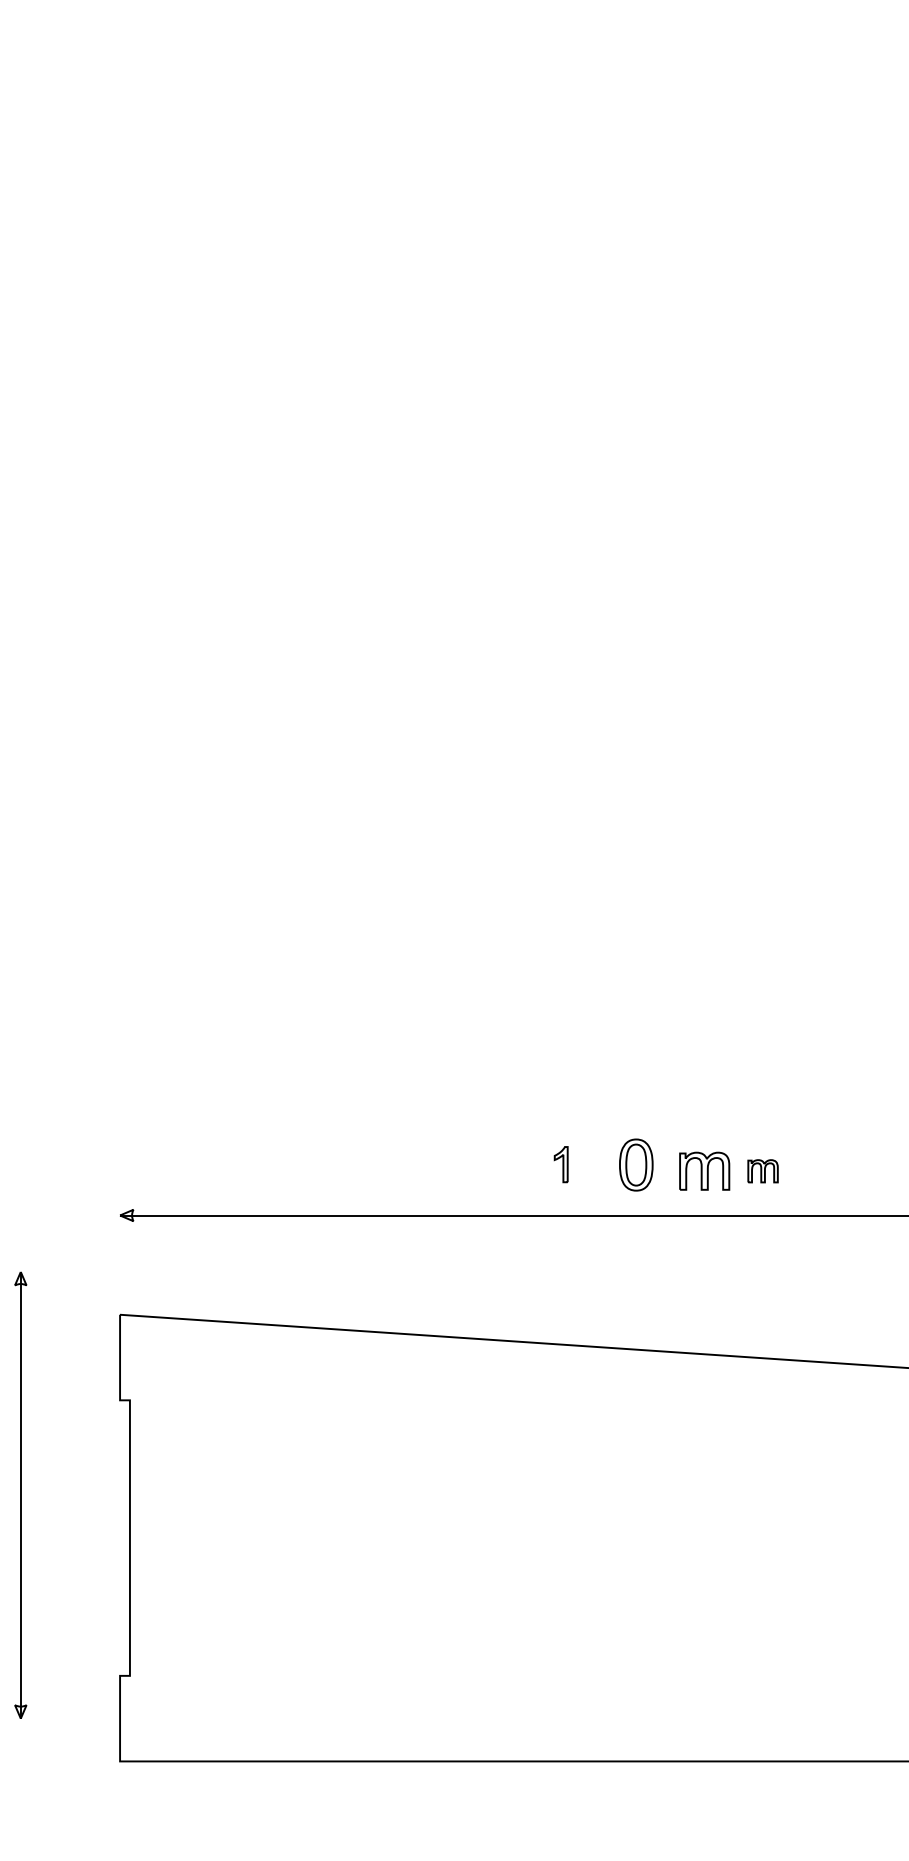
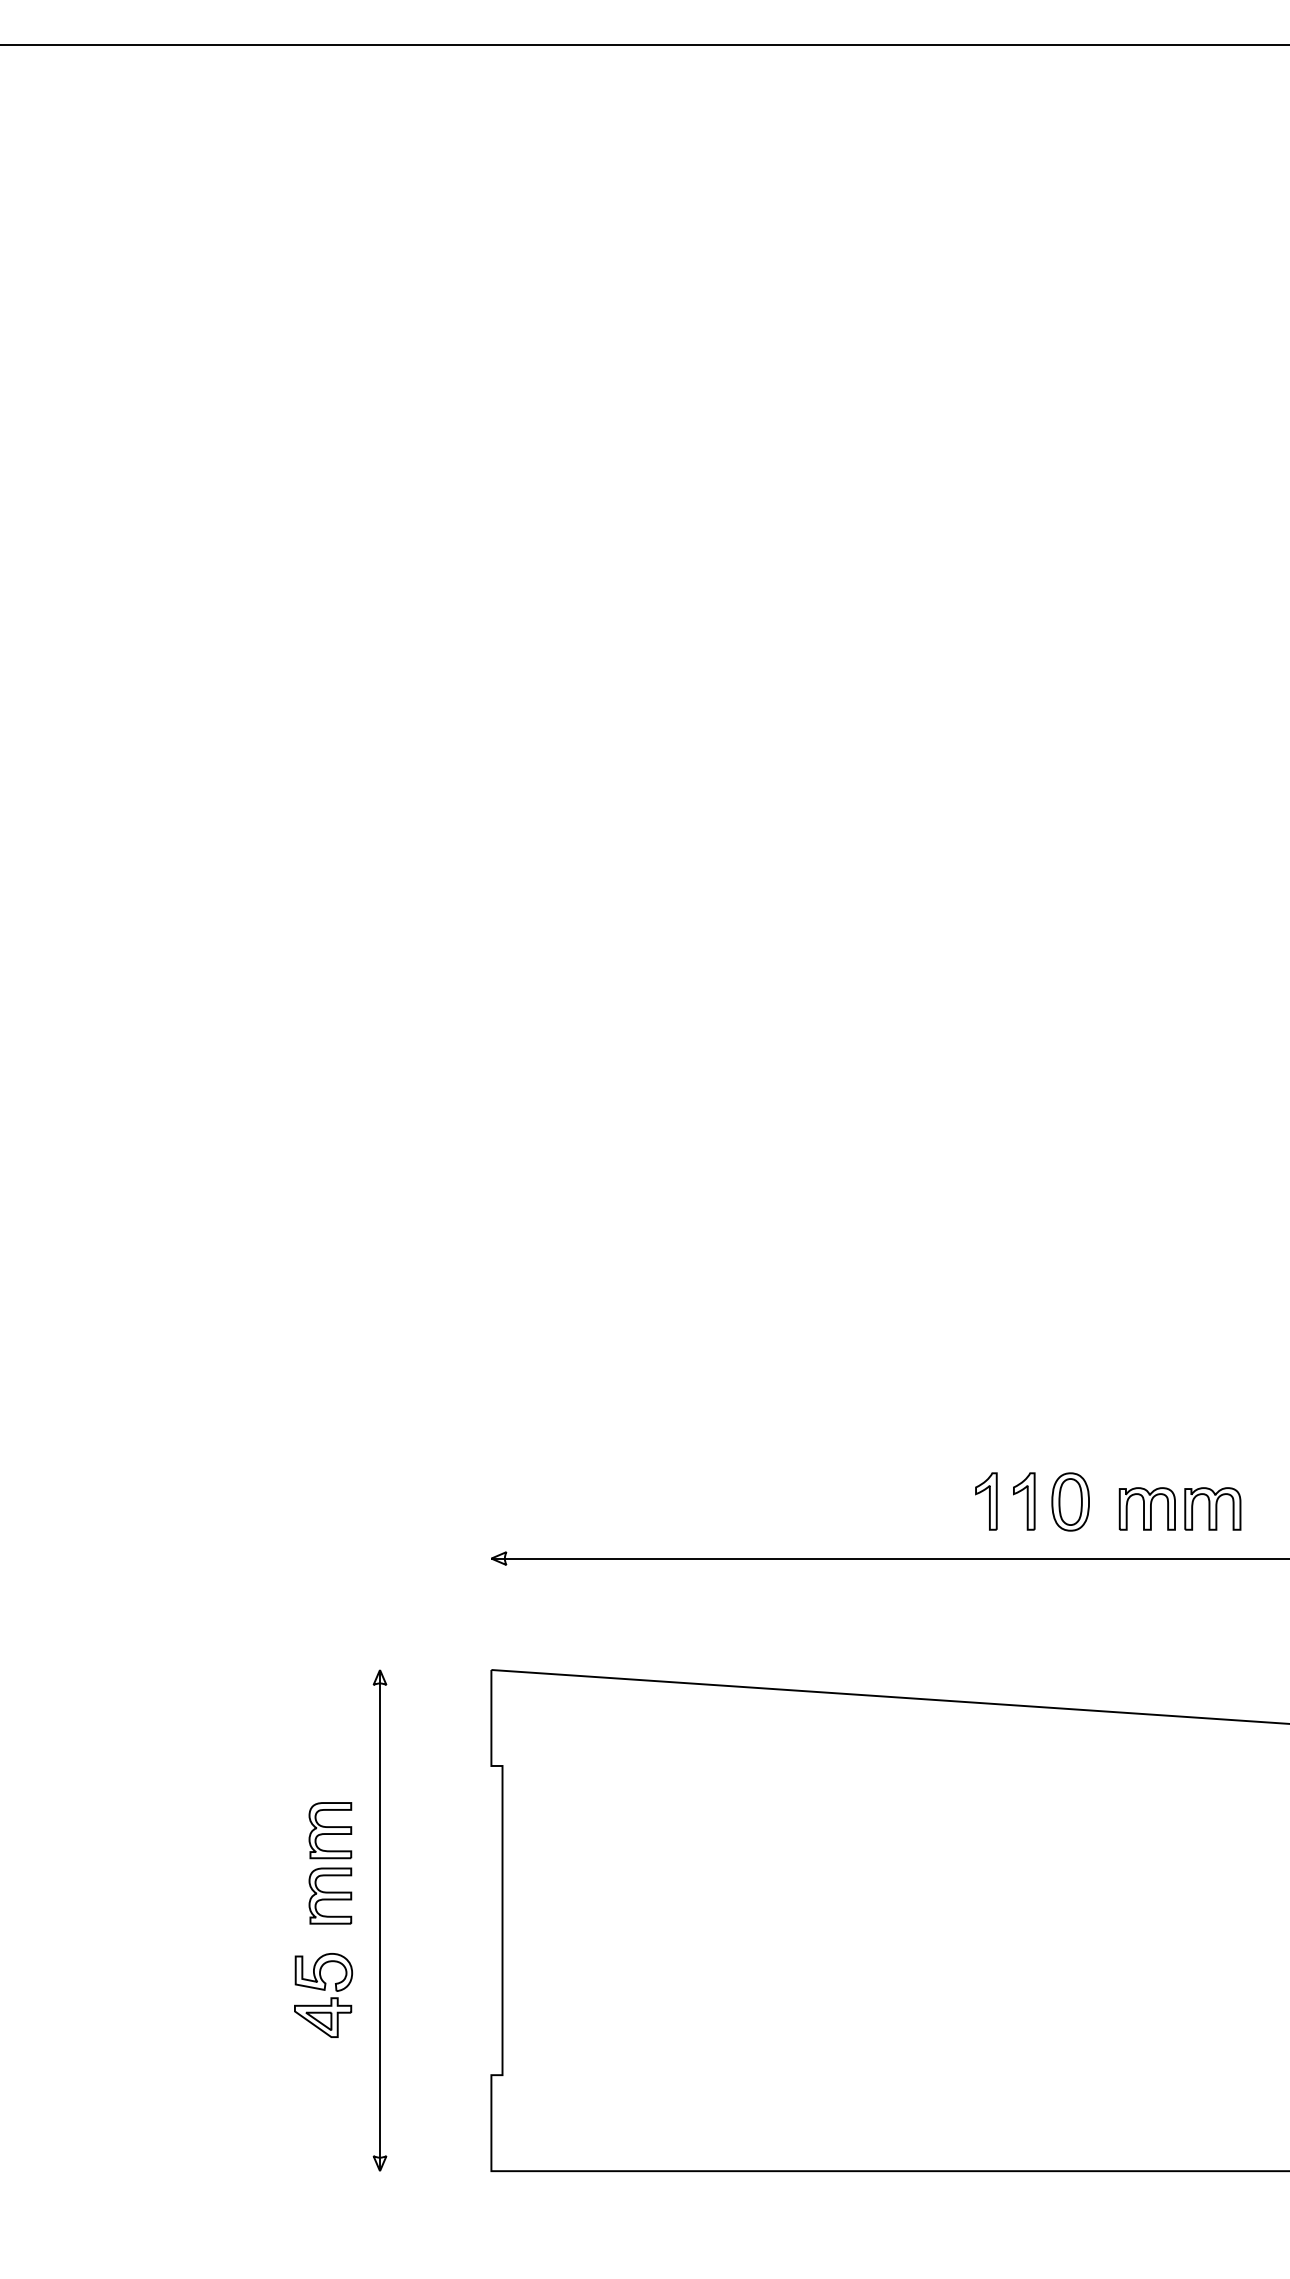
part: (561, 1164) -> (986, 1501), size x1.43
part: (595, 1164) -> (1024, 1501), added
part: (762, 1170) -> (1212, 1508), size x1.67
part: (20, 1495) -> (379, 1920), moved

